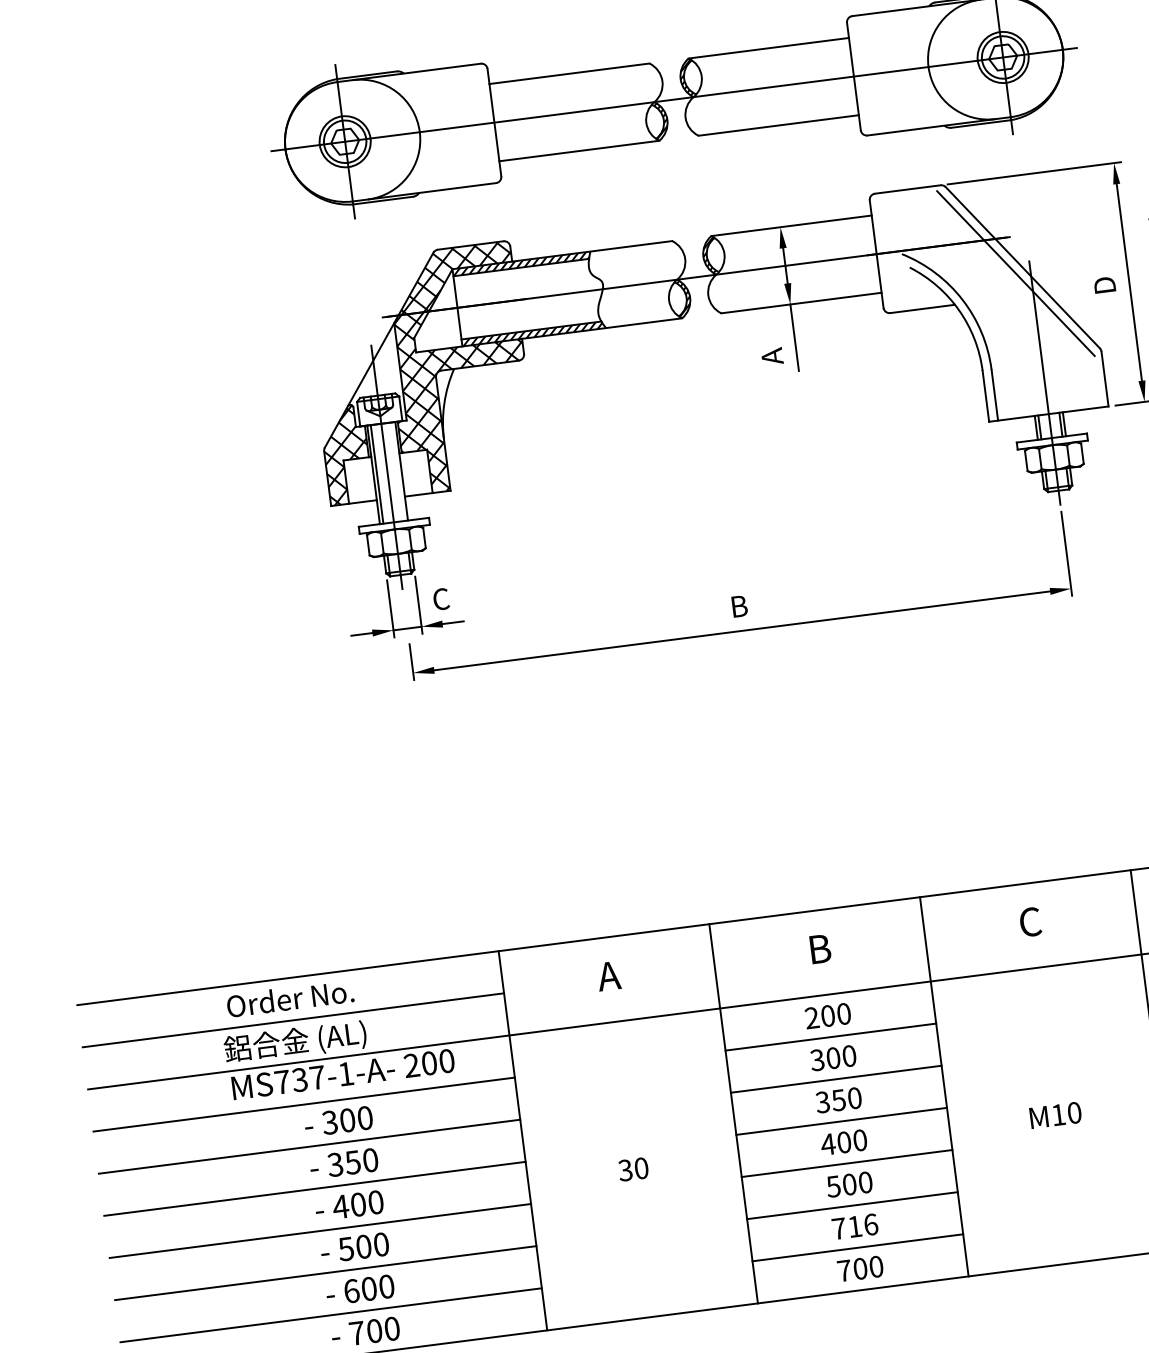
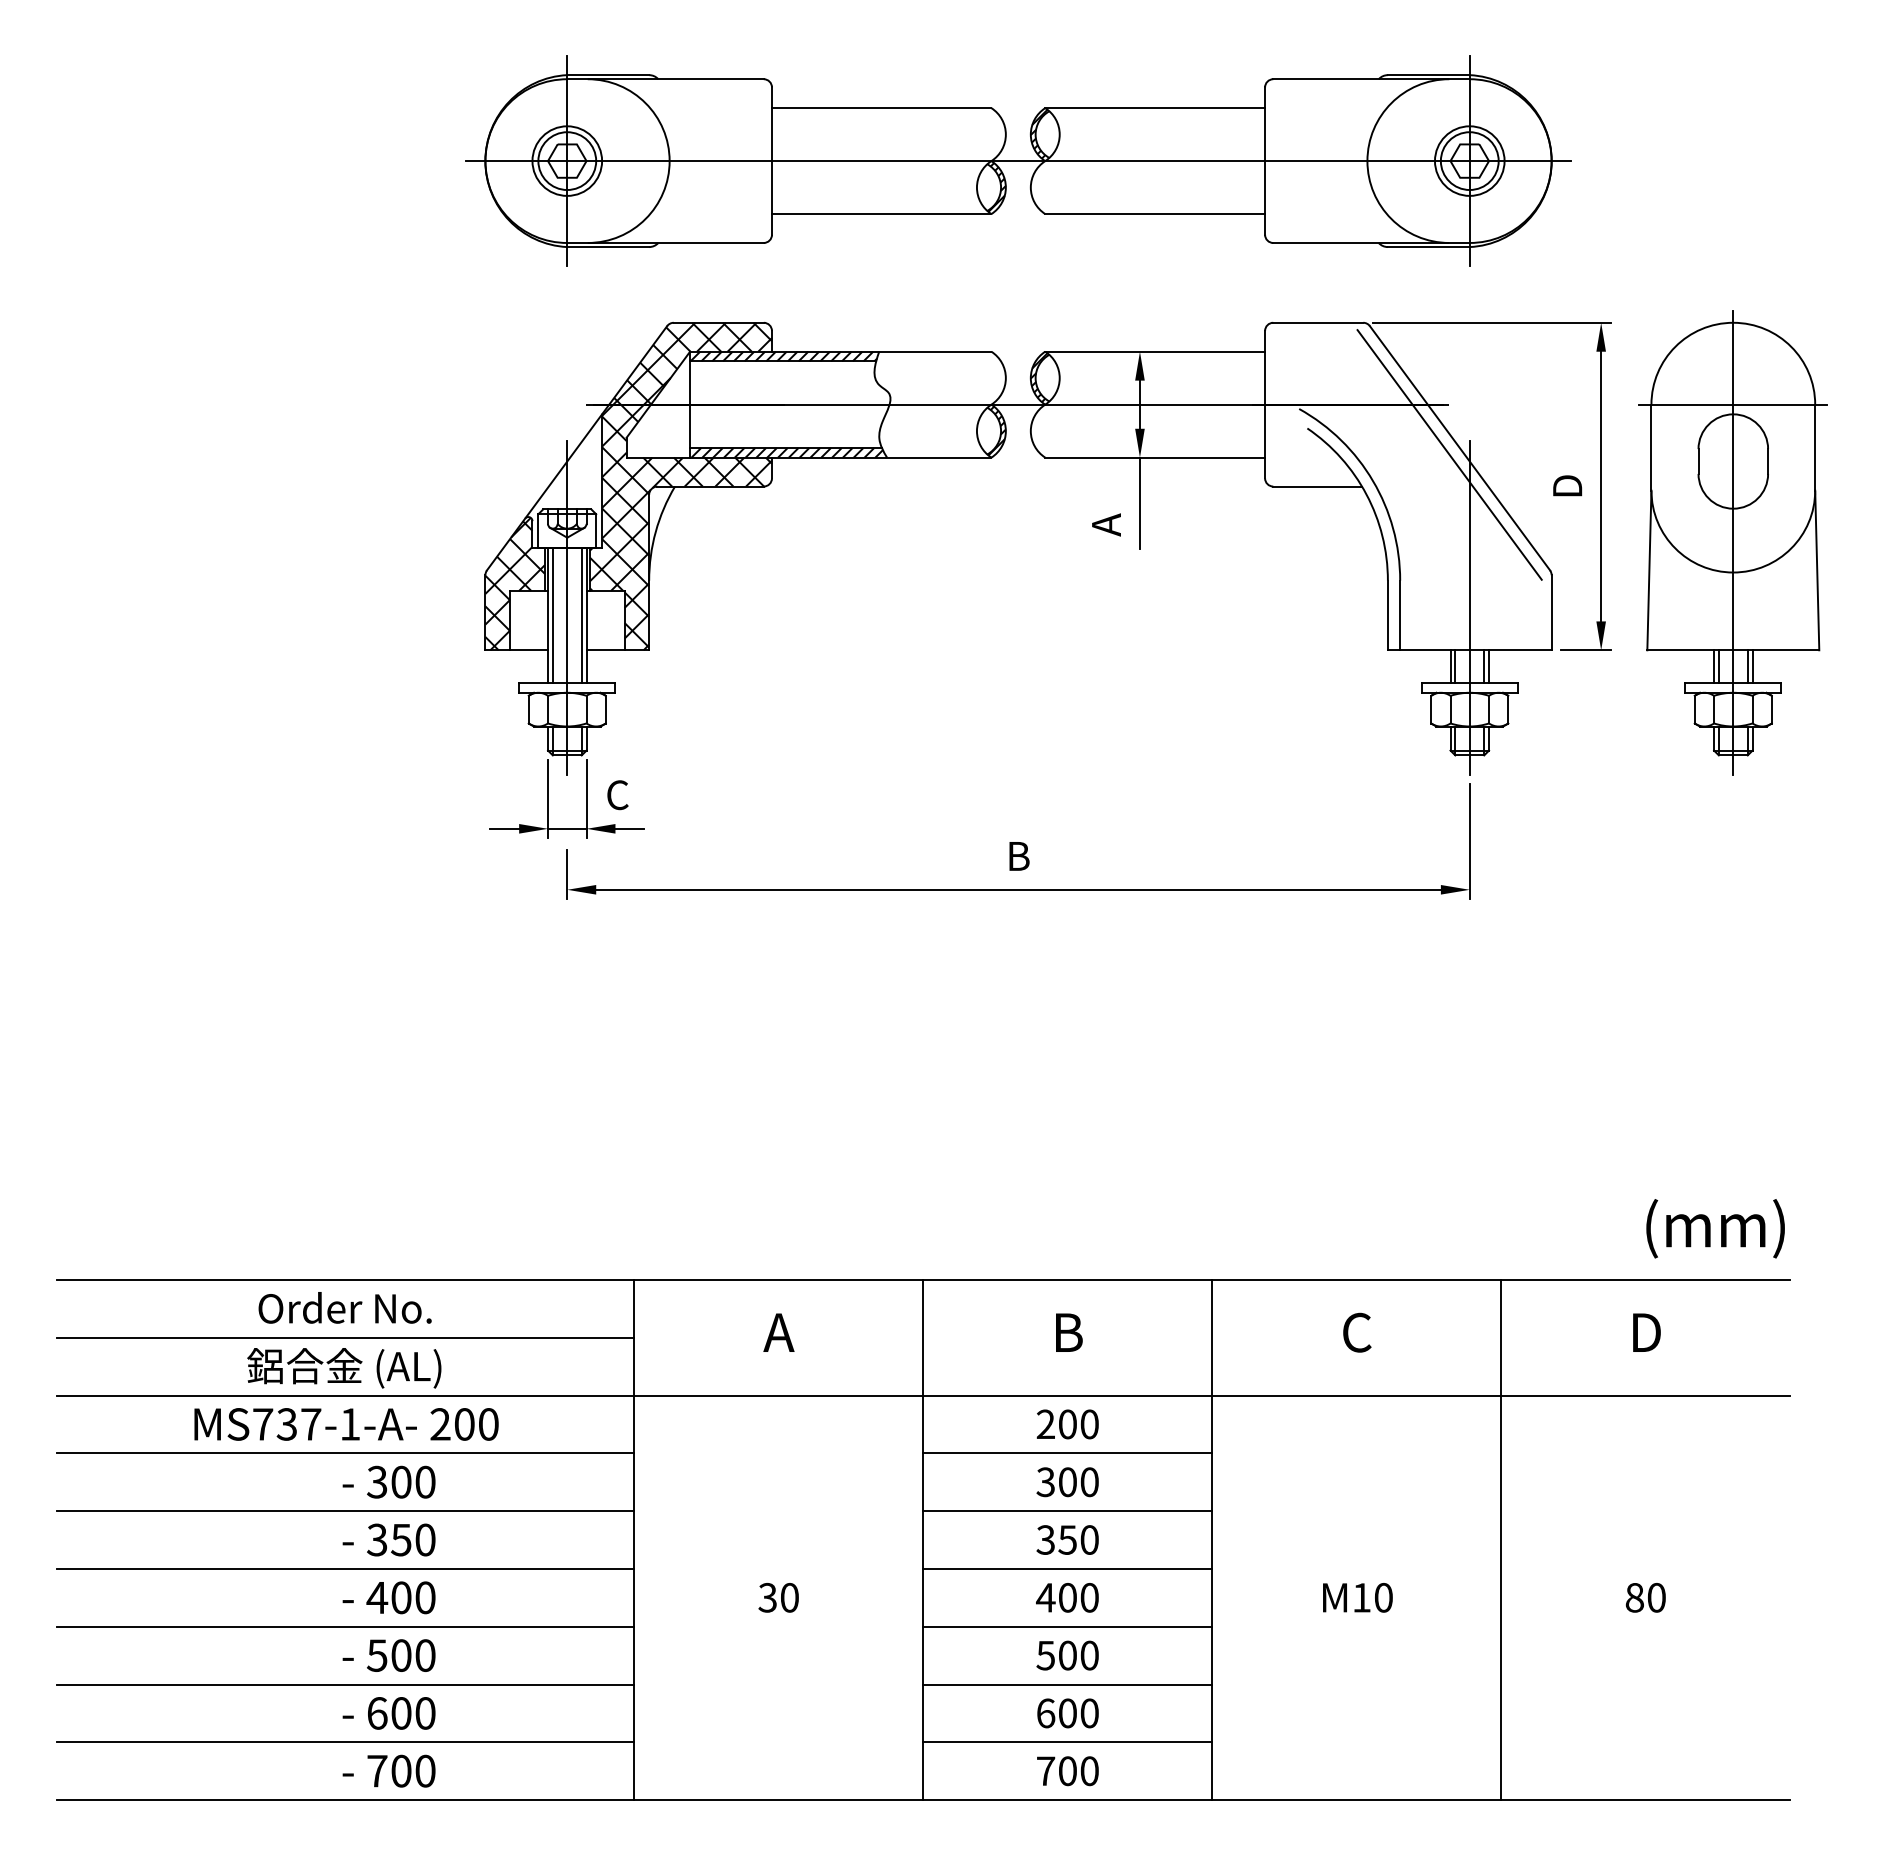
line: (397, 471) -> (581, 615), added
text: (343, 1074) -> (346, 1424), moved
text: (854, 1226) -> (1067, 1713), 716 -> 600

